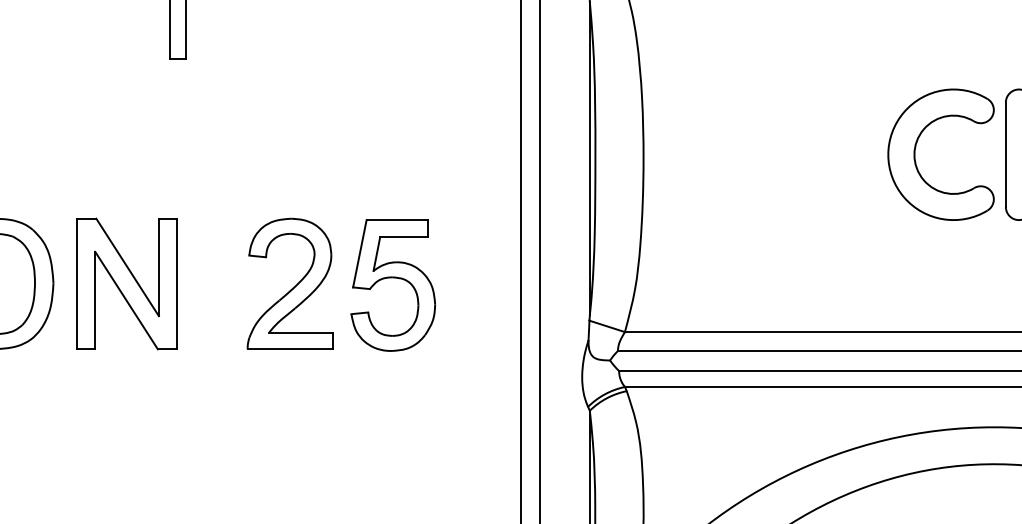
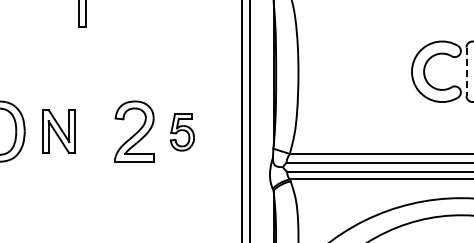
line: (1005, 156) -> (466, 72), solid -> dashed
part: (126, 283) -> (58, 131), size x0.7
part: (393, 285) -> (182, 132), size x0.6

